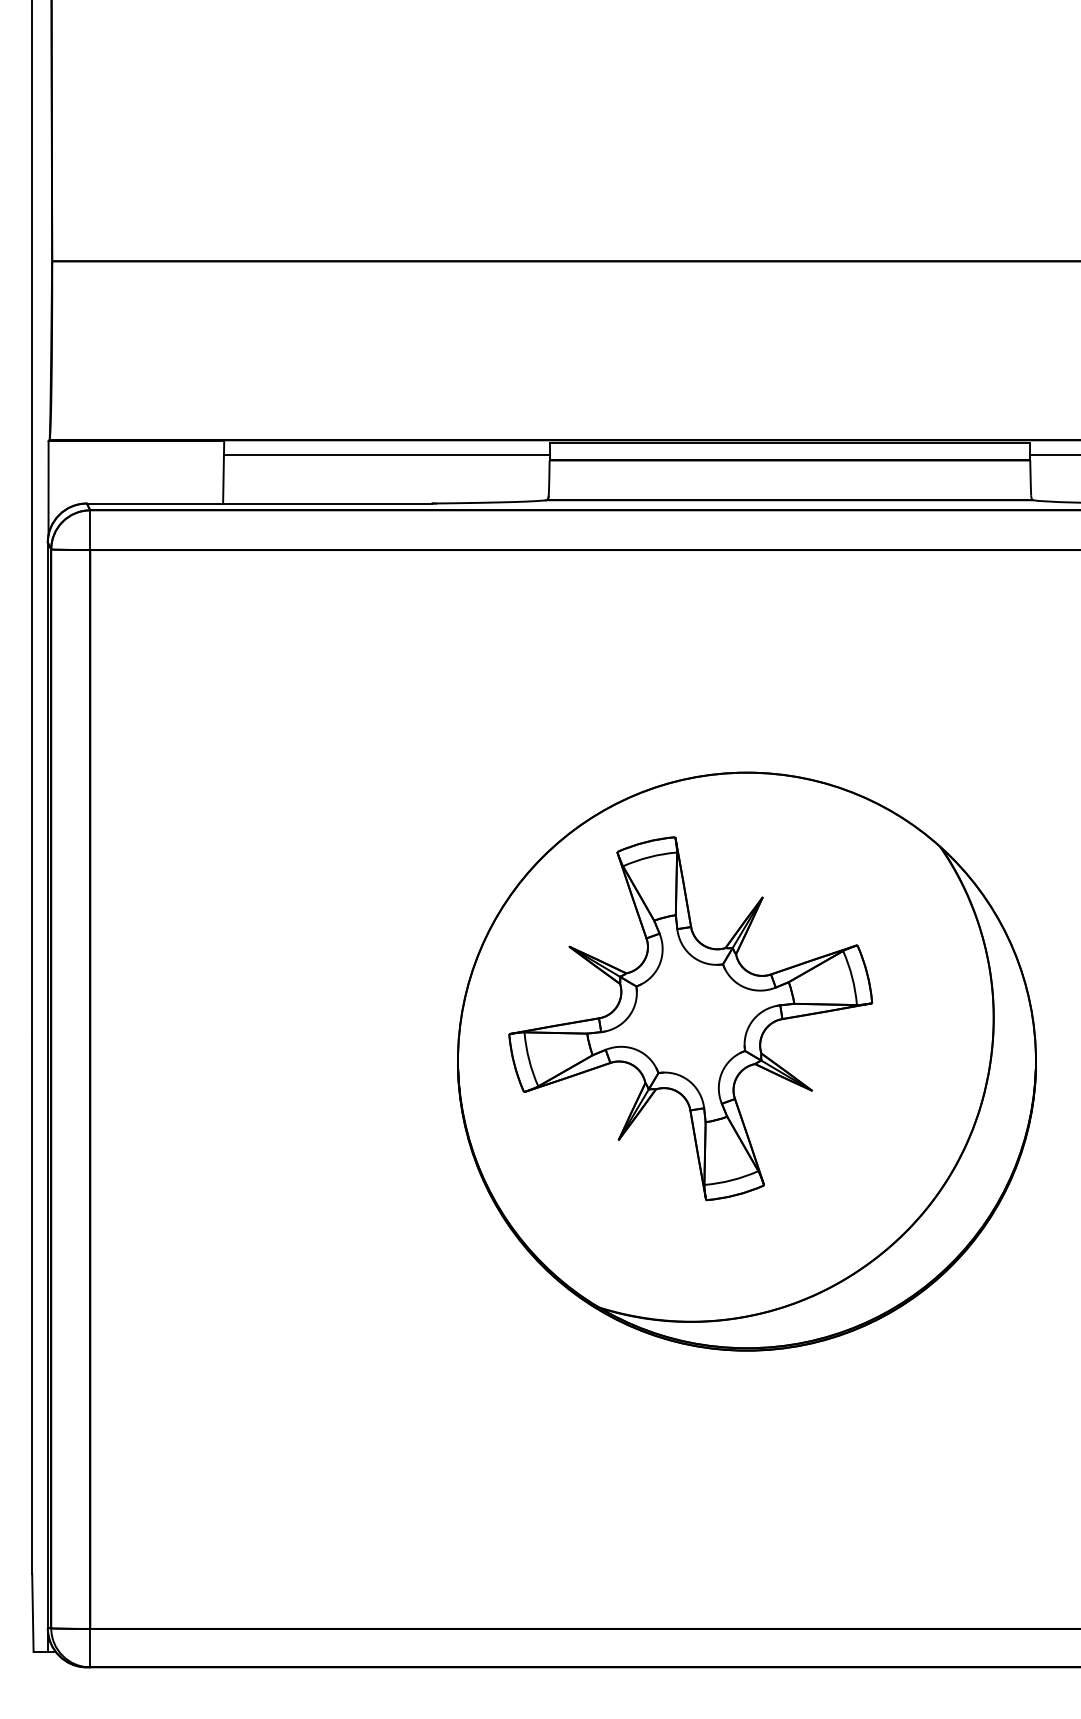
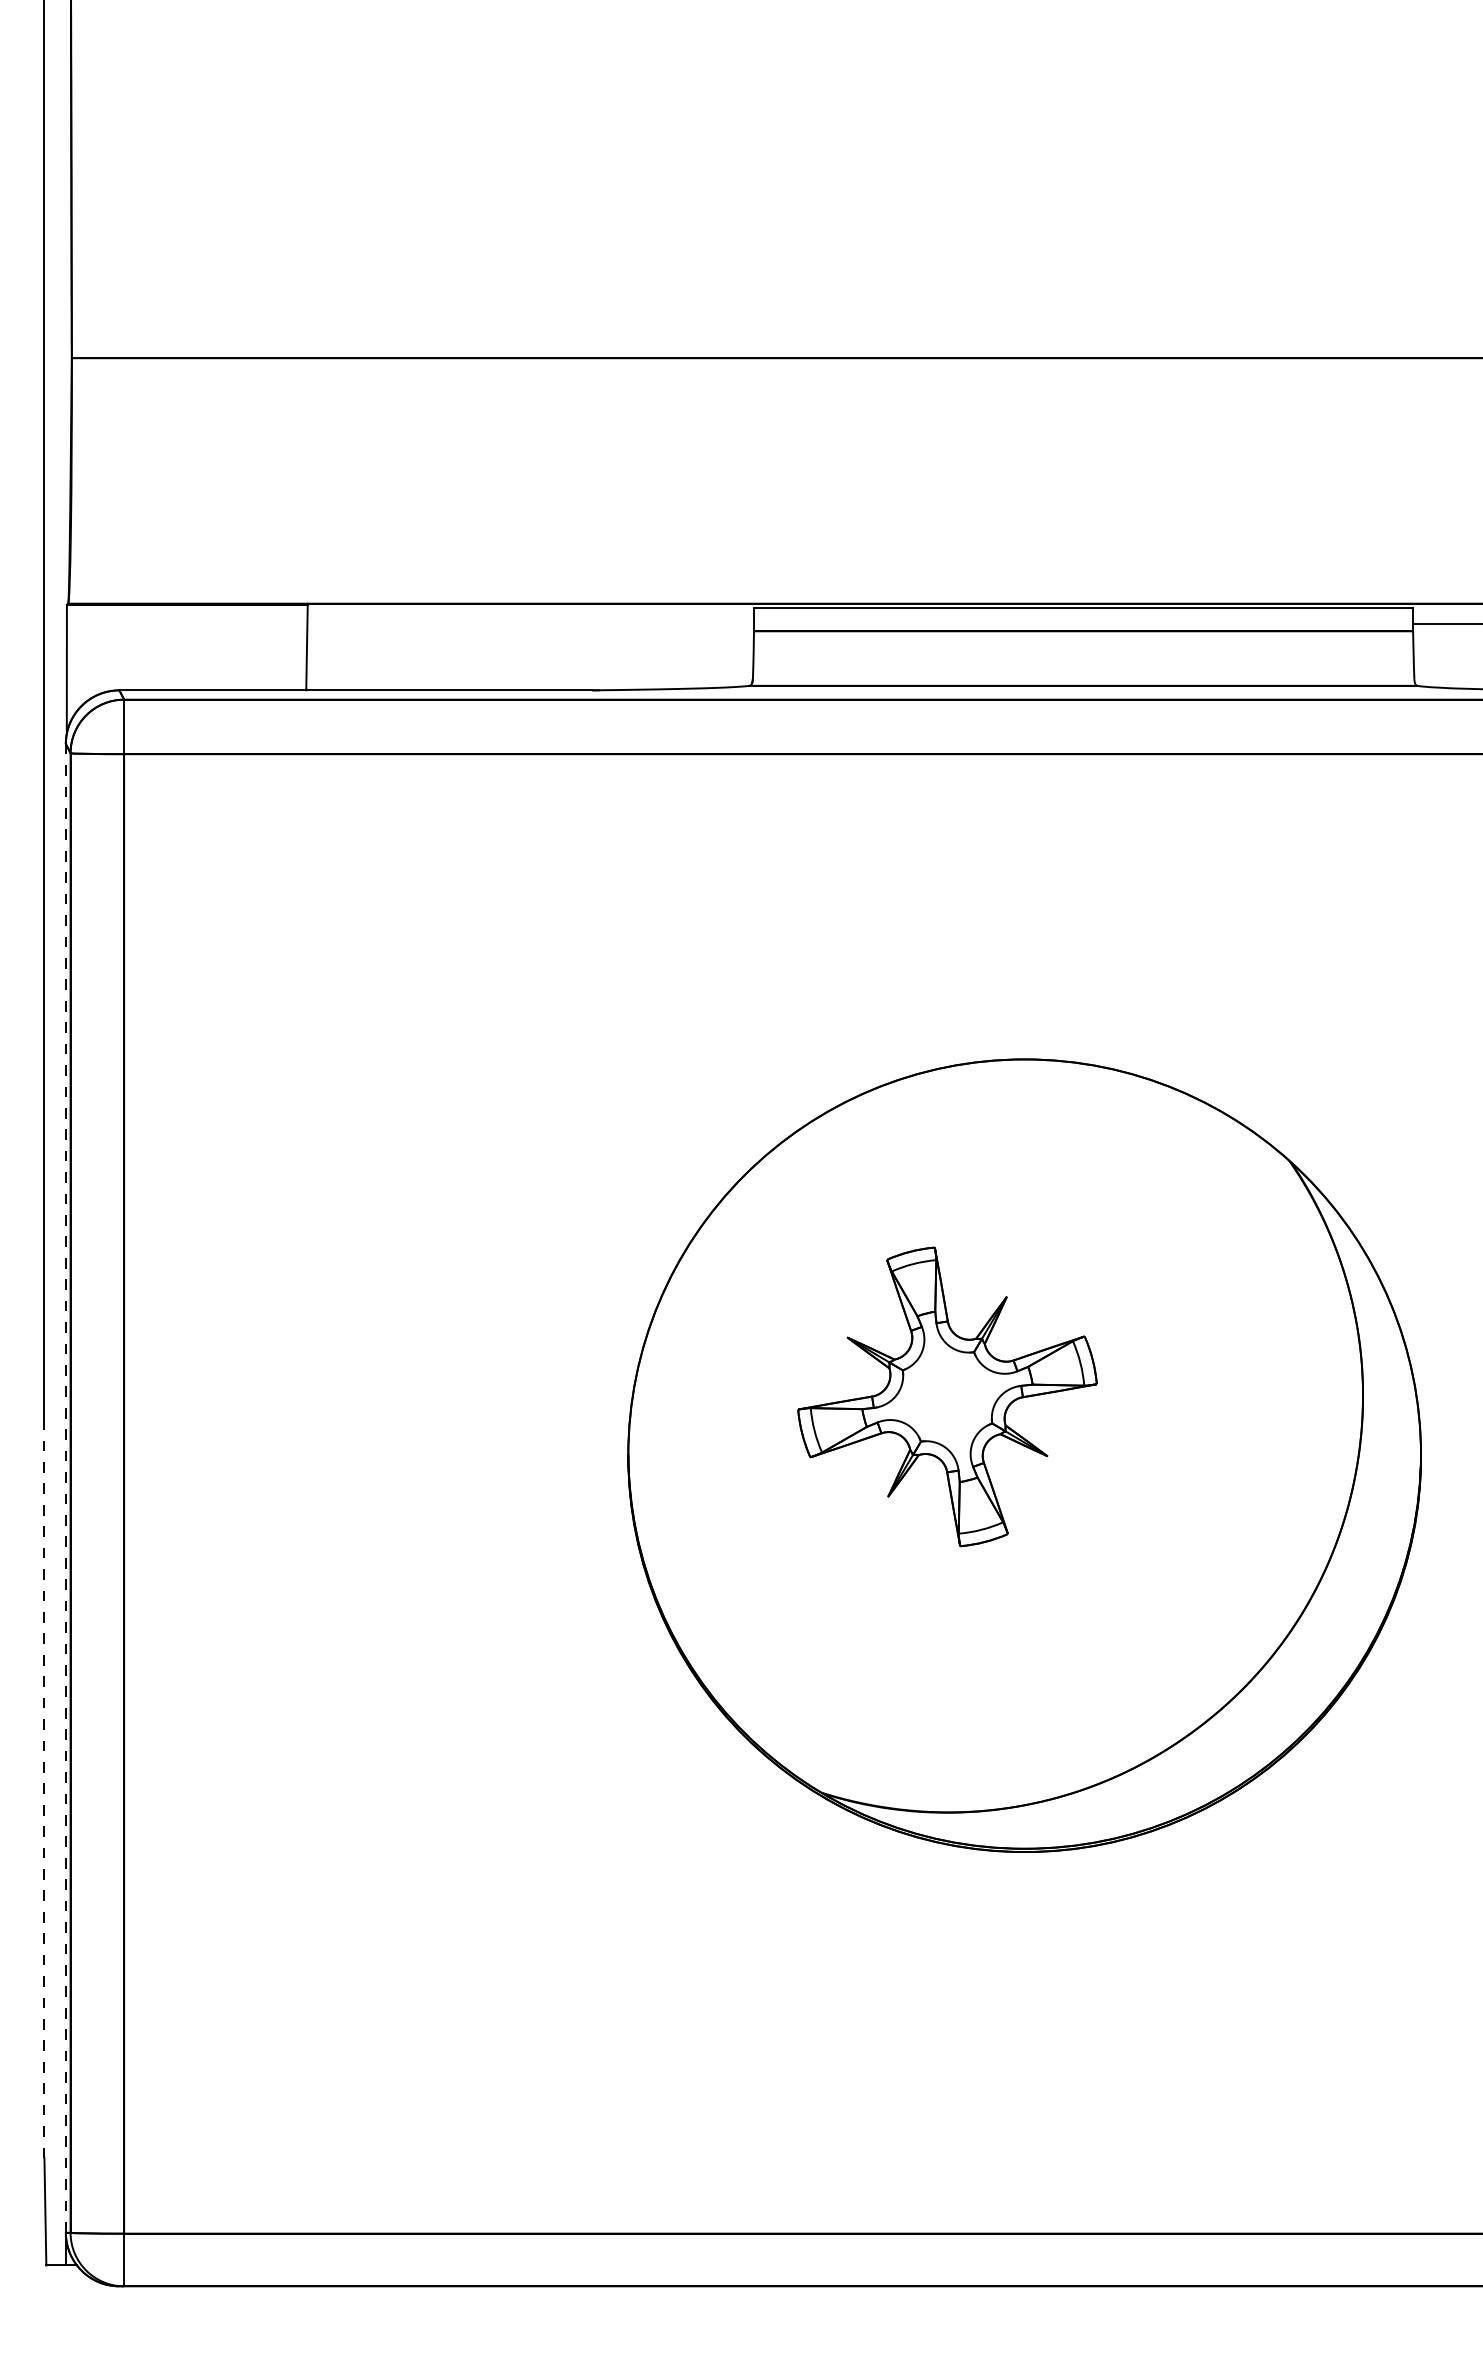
line: (386, 454) -> (530, 623), removed
part: (690, 1018) -> (947, 1396), size x0.6
line: (47, 1084) -> (65, 1487), solid -> dashed
line: (32, 1304) -> (44, 1788), solid -> dashed

